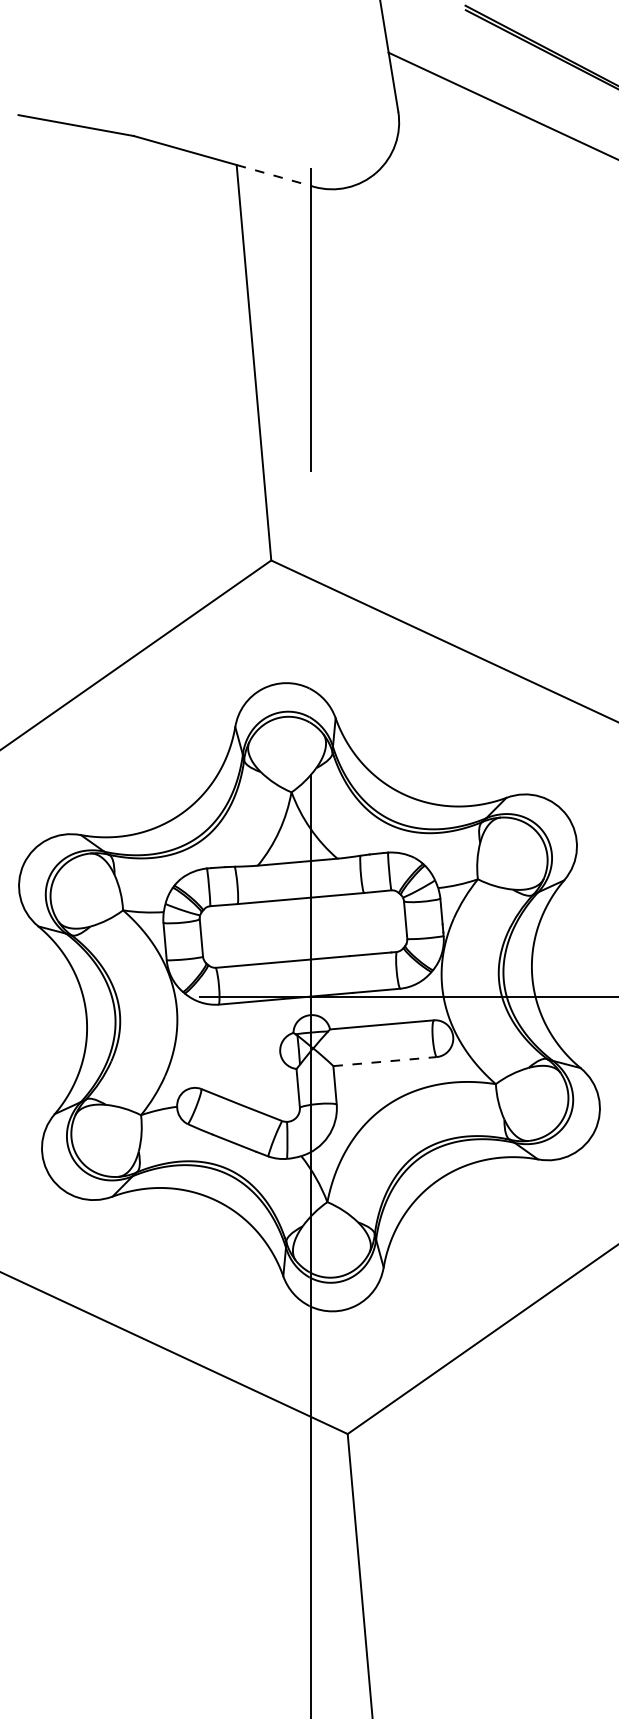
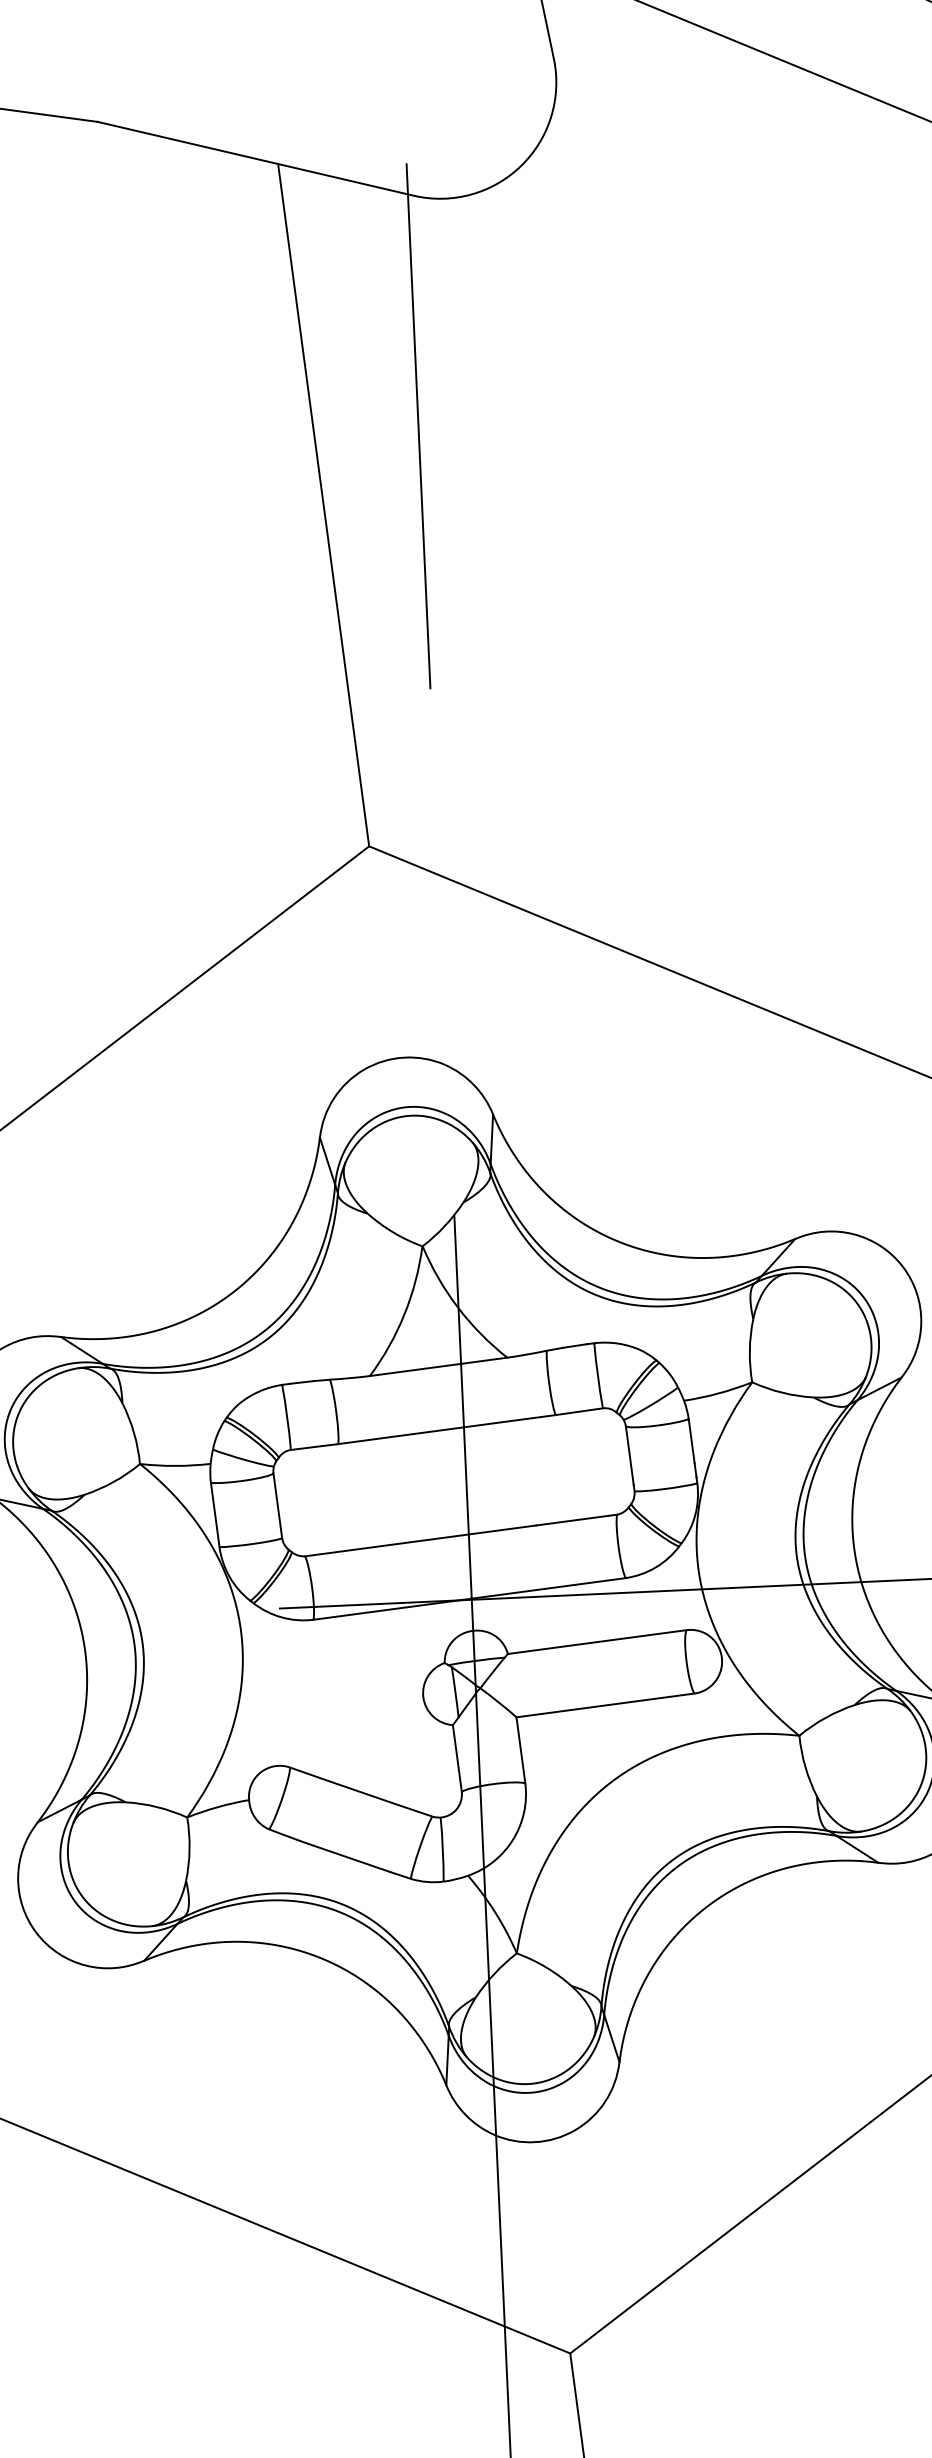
line: (275, 176) -> (346, 180), dashed -> solid
line: (384, 1061) -> (604, 1705), dashed -> solid

